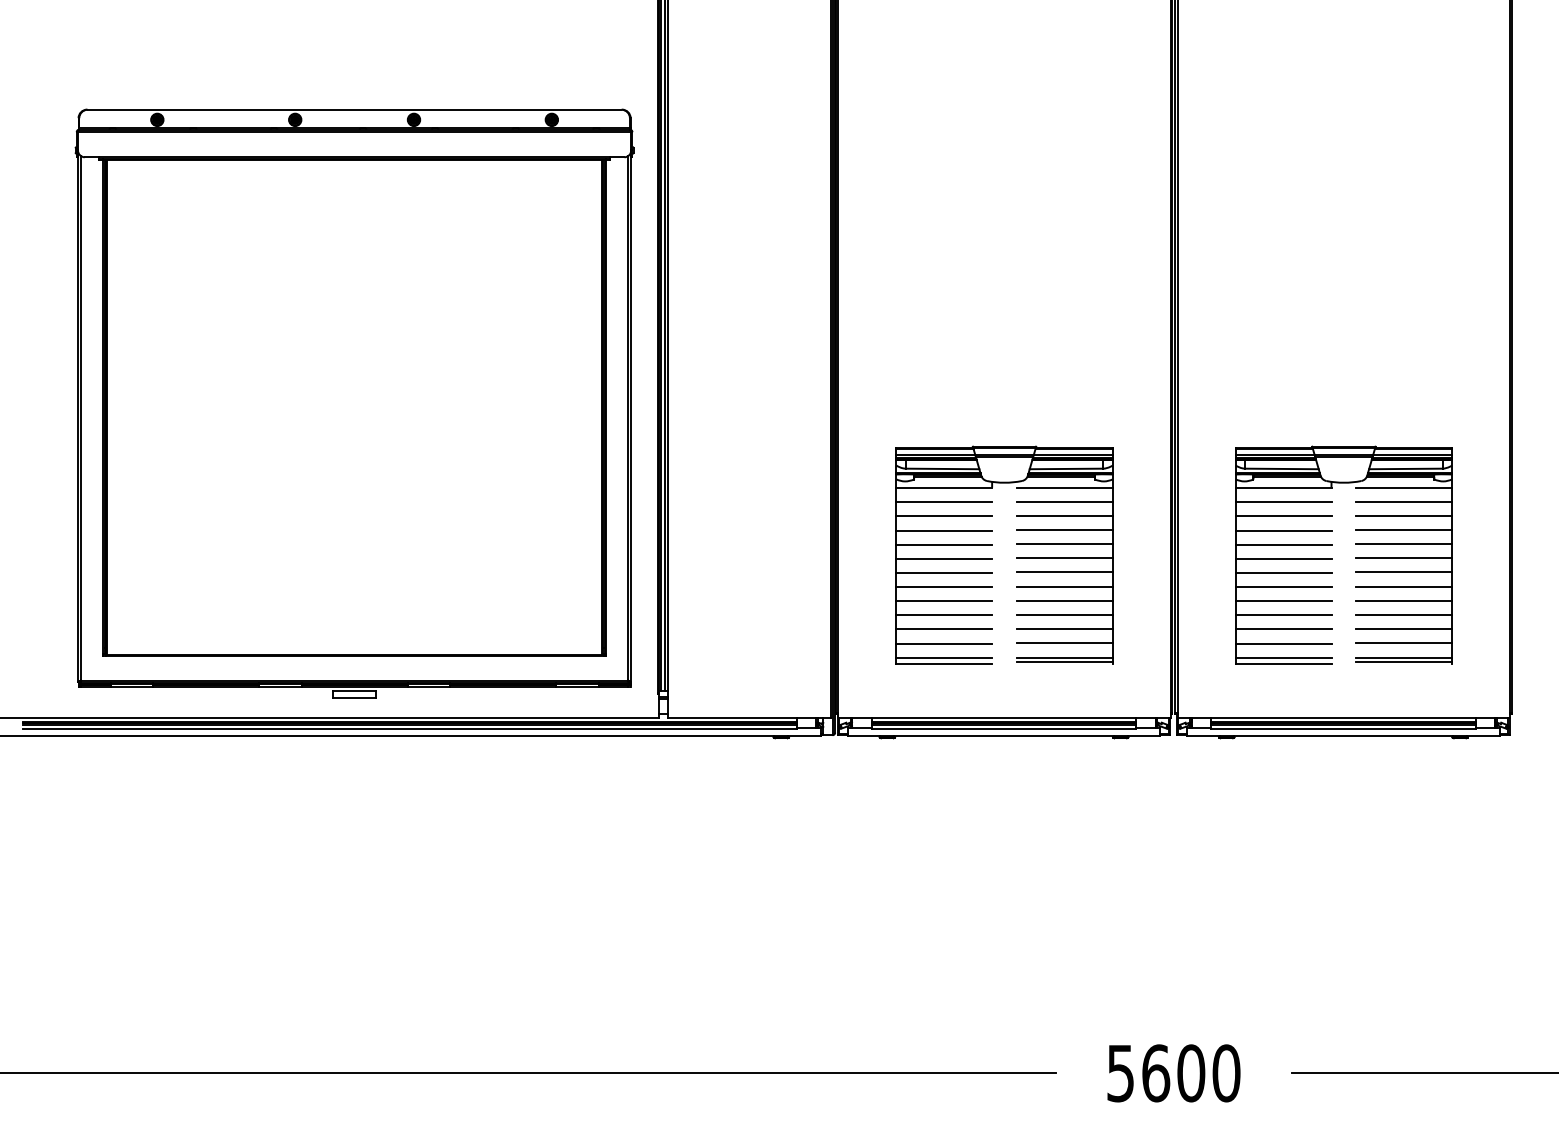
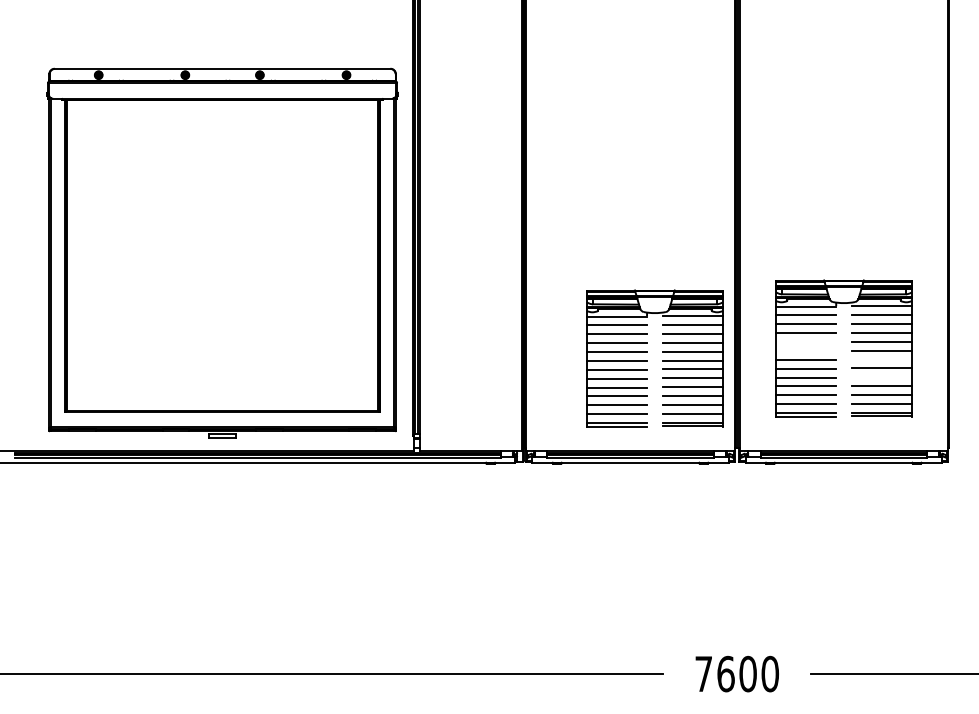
line: (1284, 545) -> (806, 342), removed
part: (992, 558) -> (647, 360), moved
line: (1284, 558) -> (806, 350), removed
line: (1403, 572) -> (881, 359), removed
line: (1403, 601) -> (881, 377), removed
text: (1120, 1073) -> (703, 674), 5600 -> 7600

